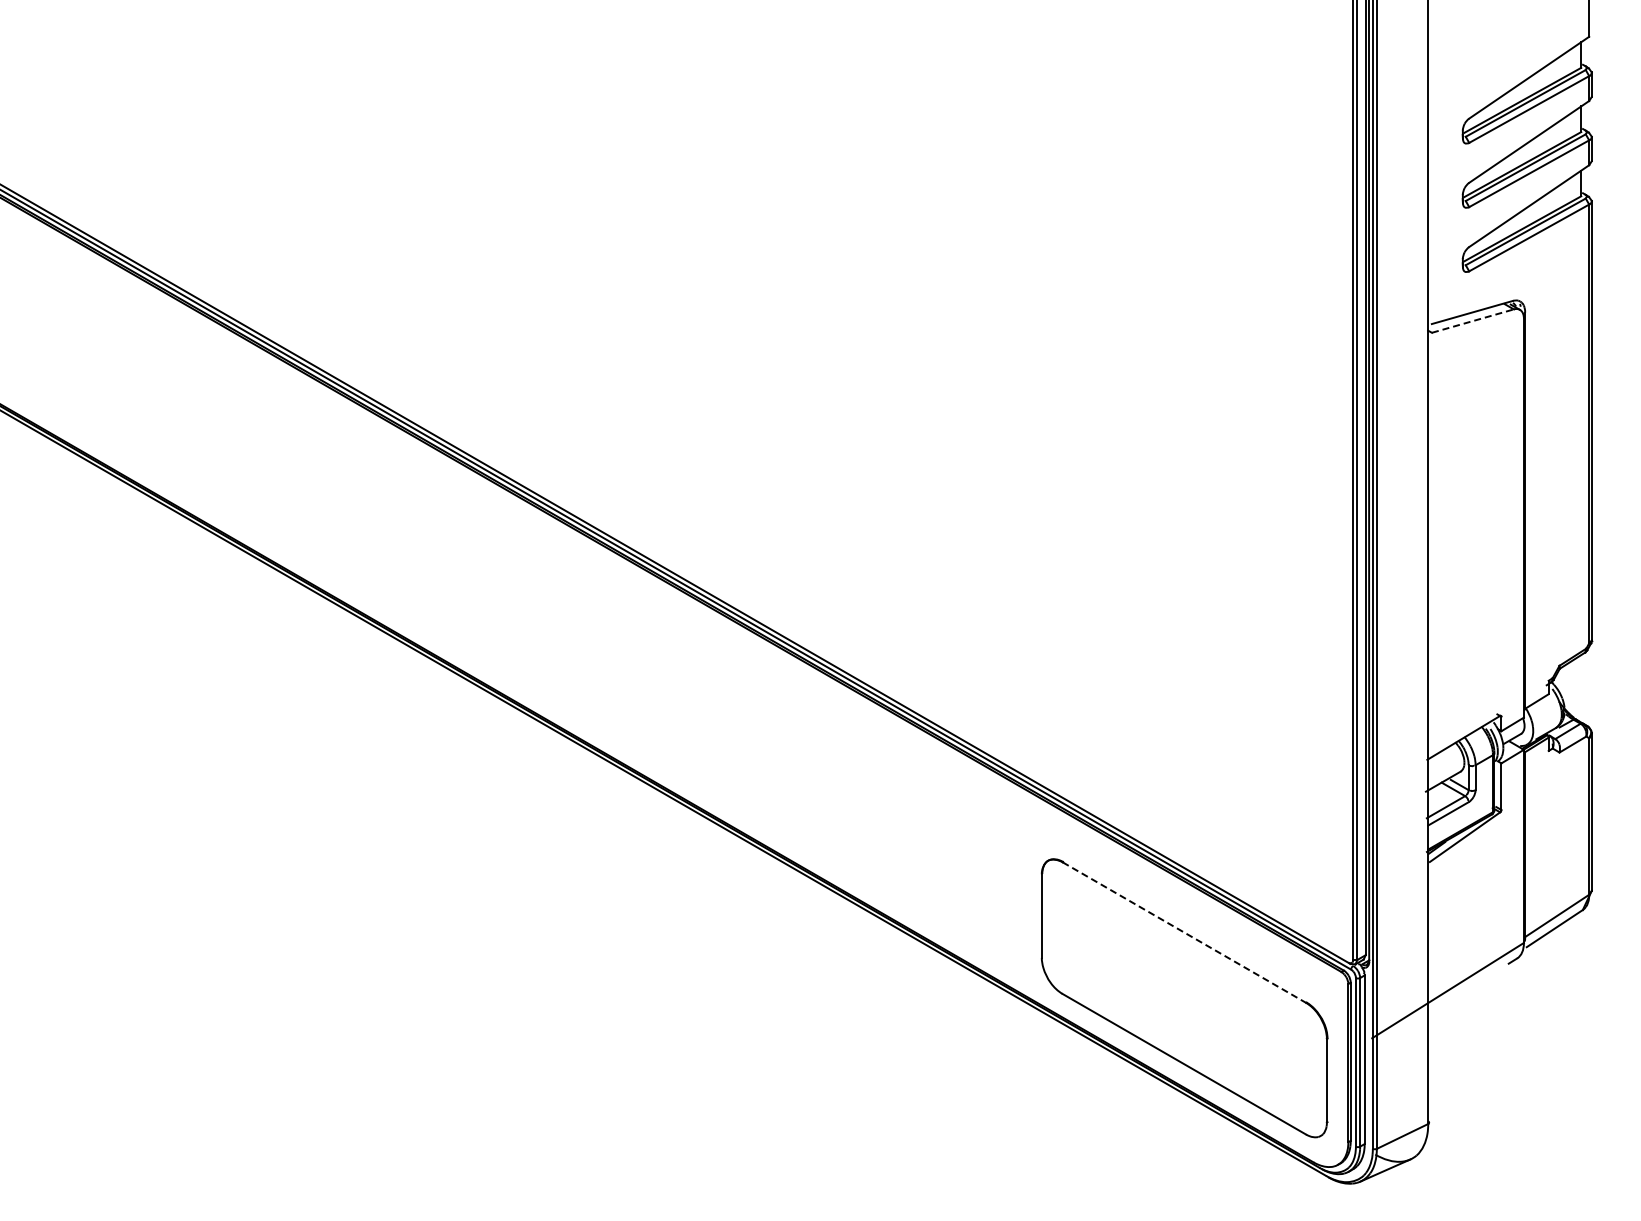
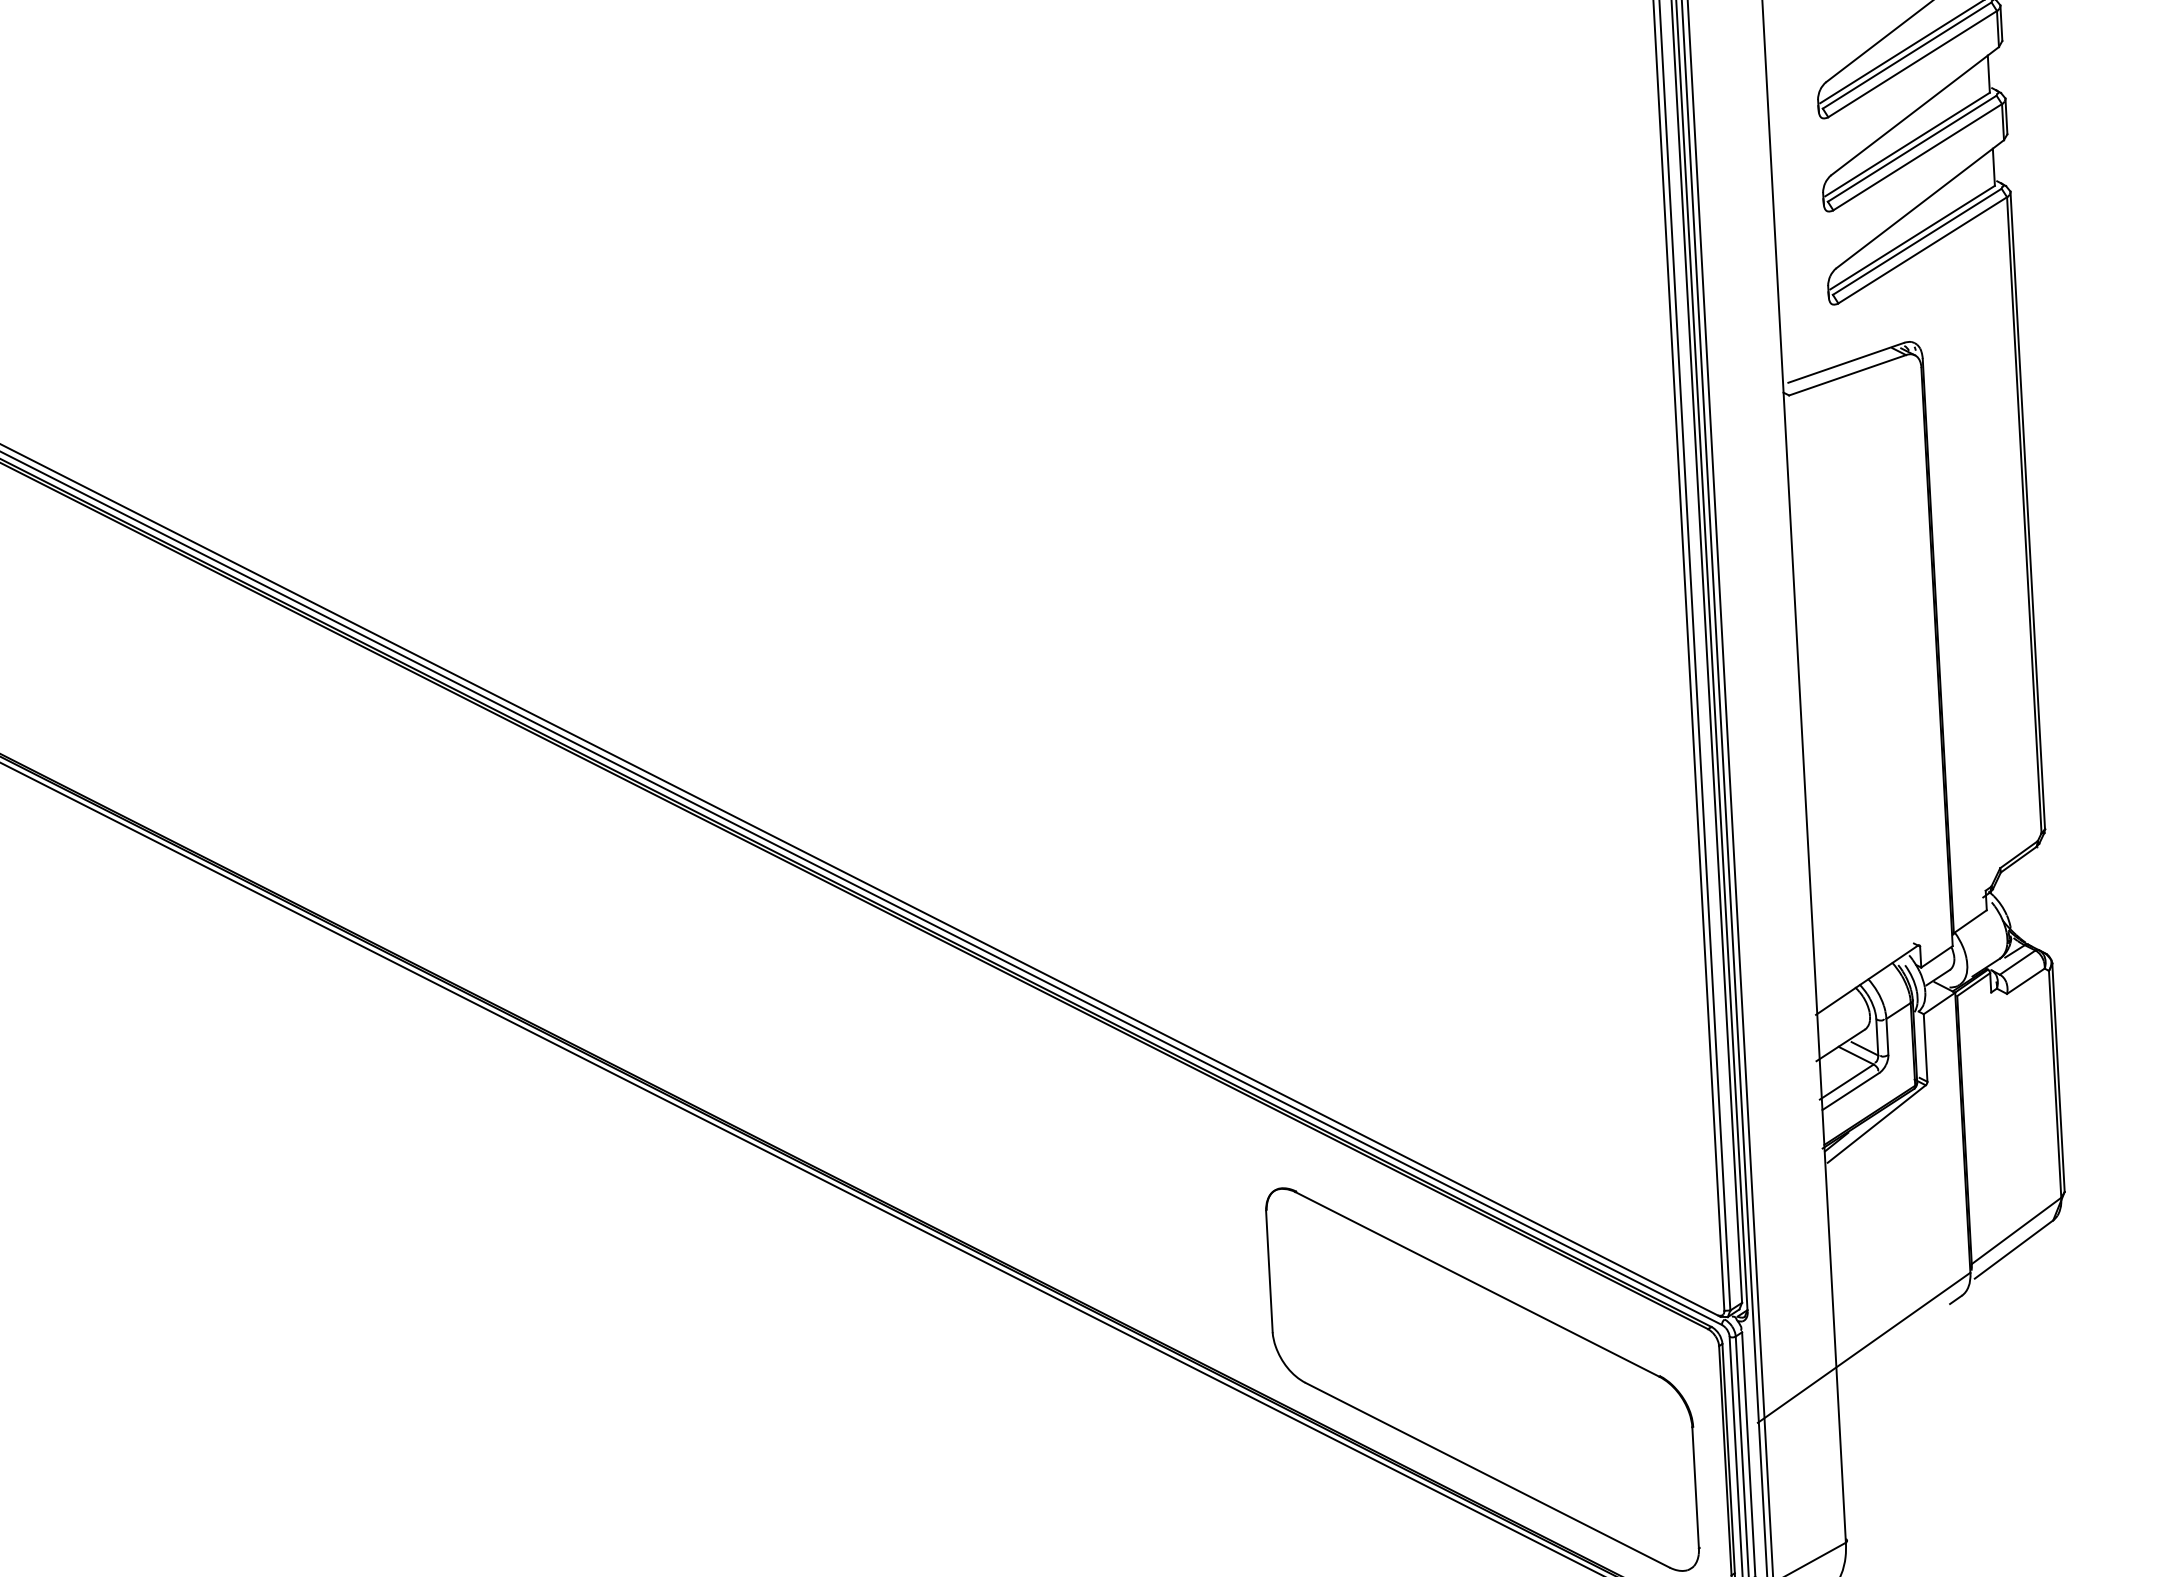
line: (1472, 321) -> (1847, 375), dashed -> solid
line: (1184, 932) -> (1477, 1284), dashed -> solid

